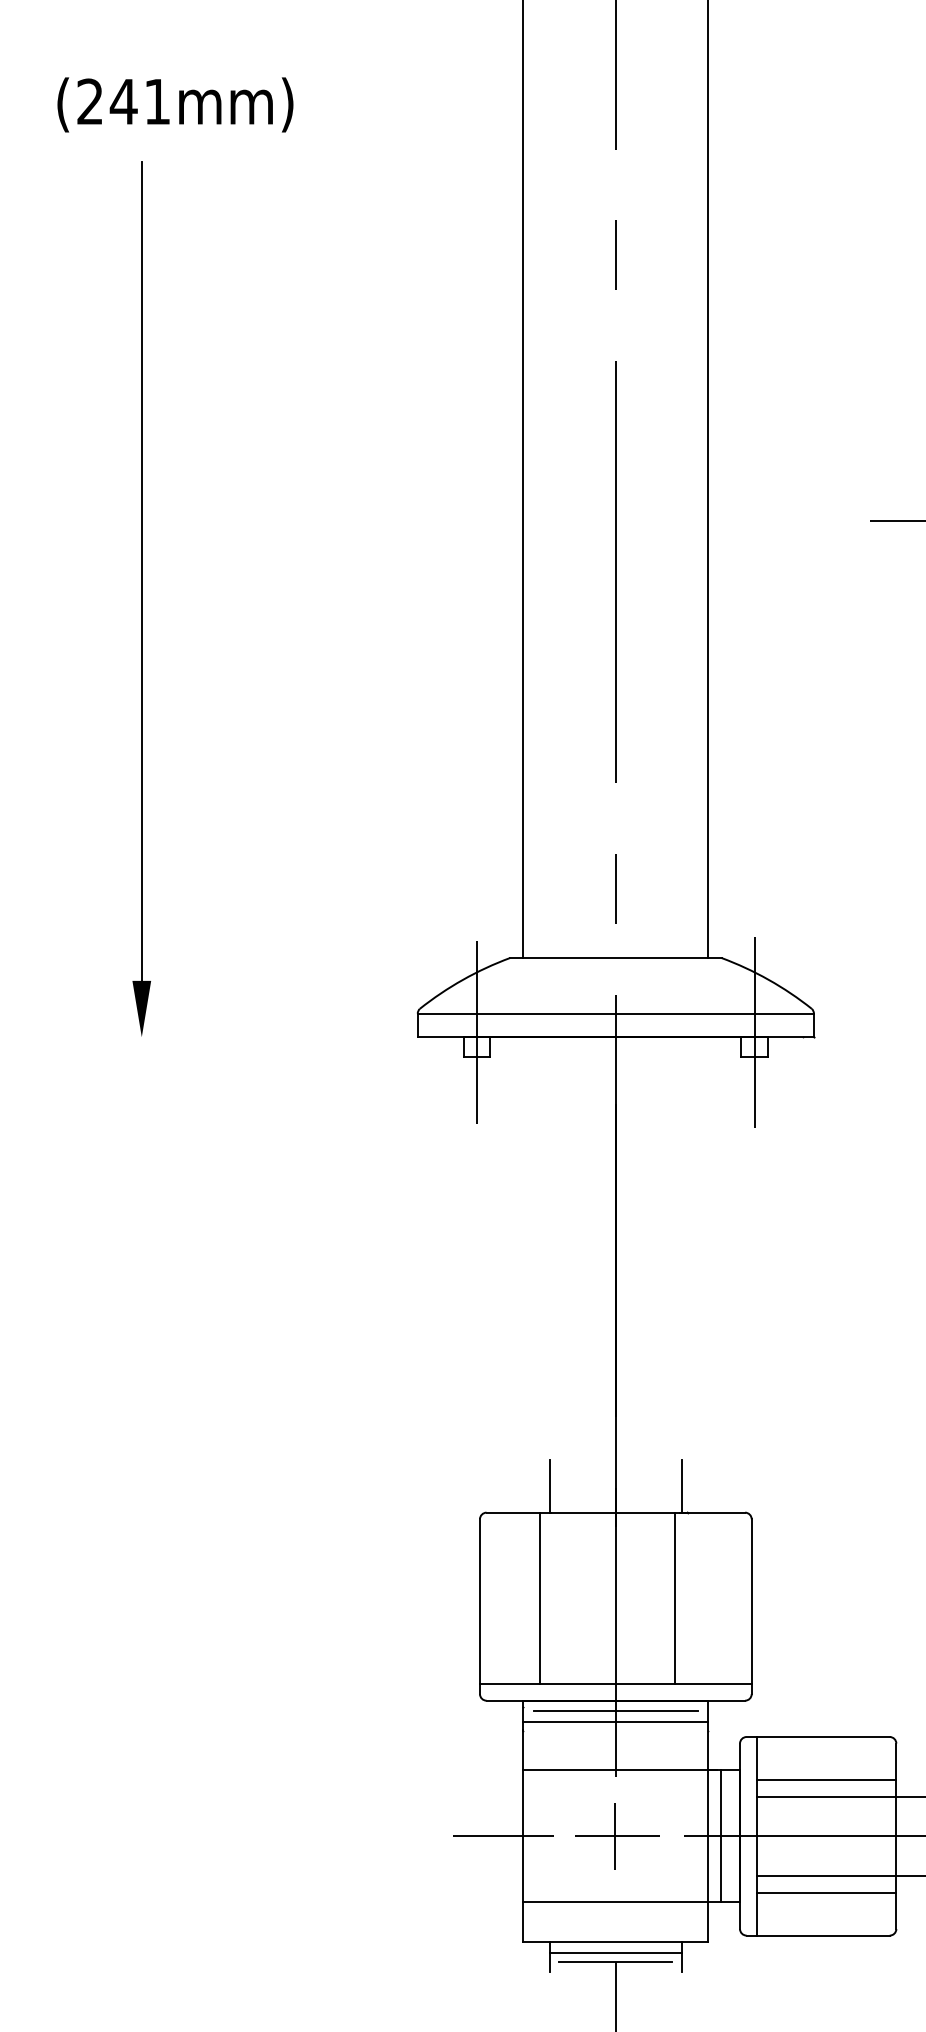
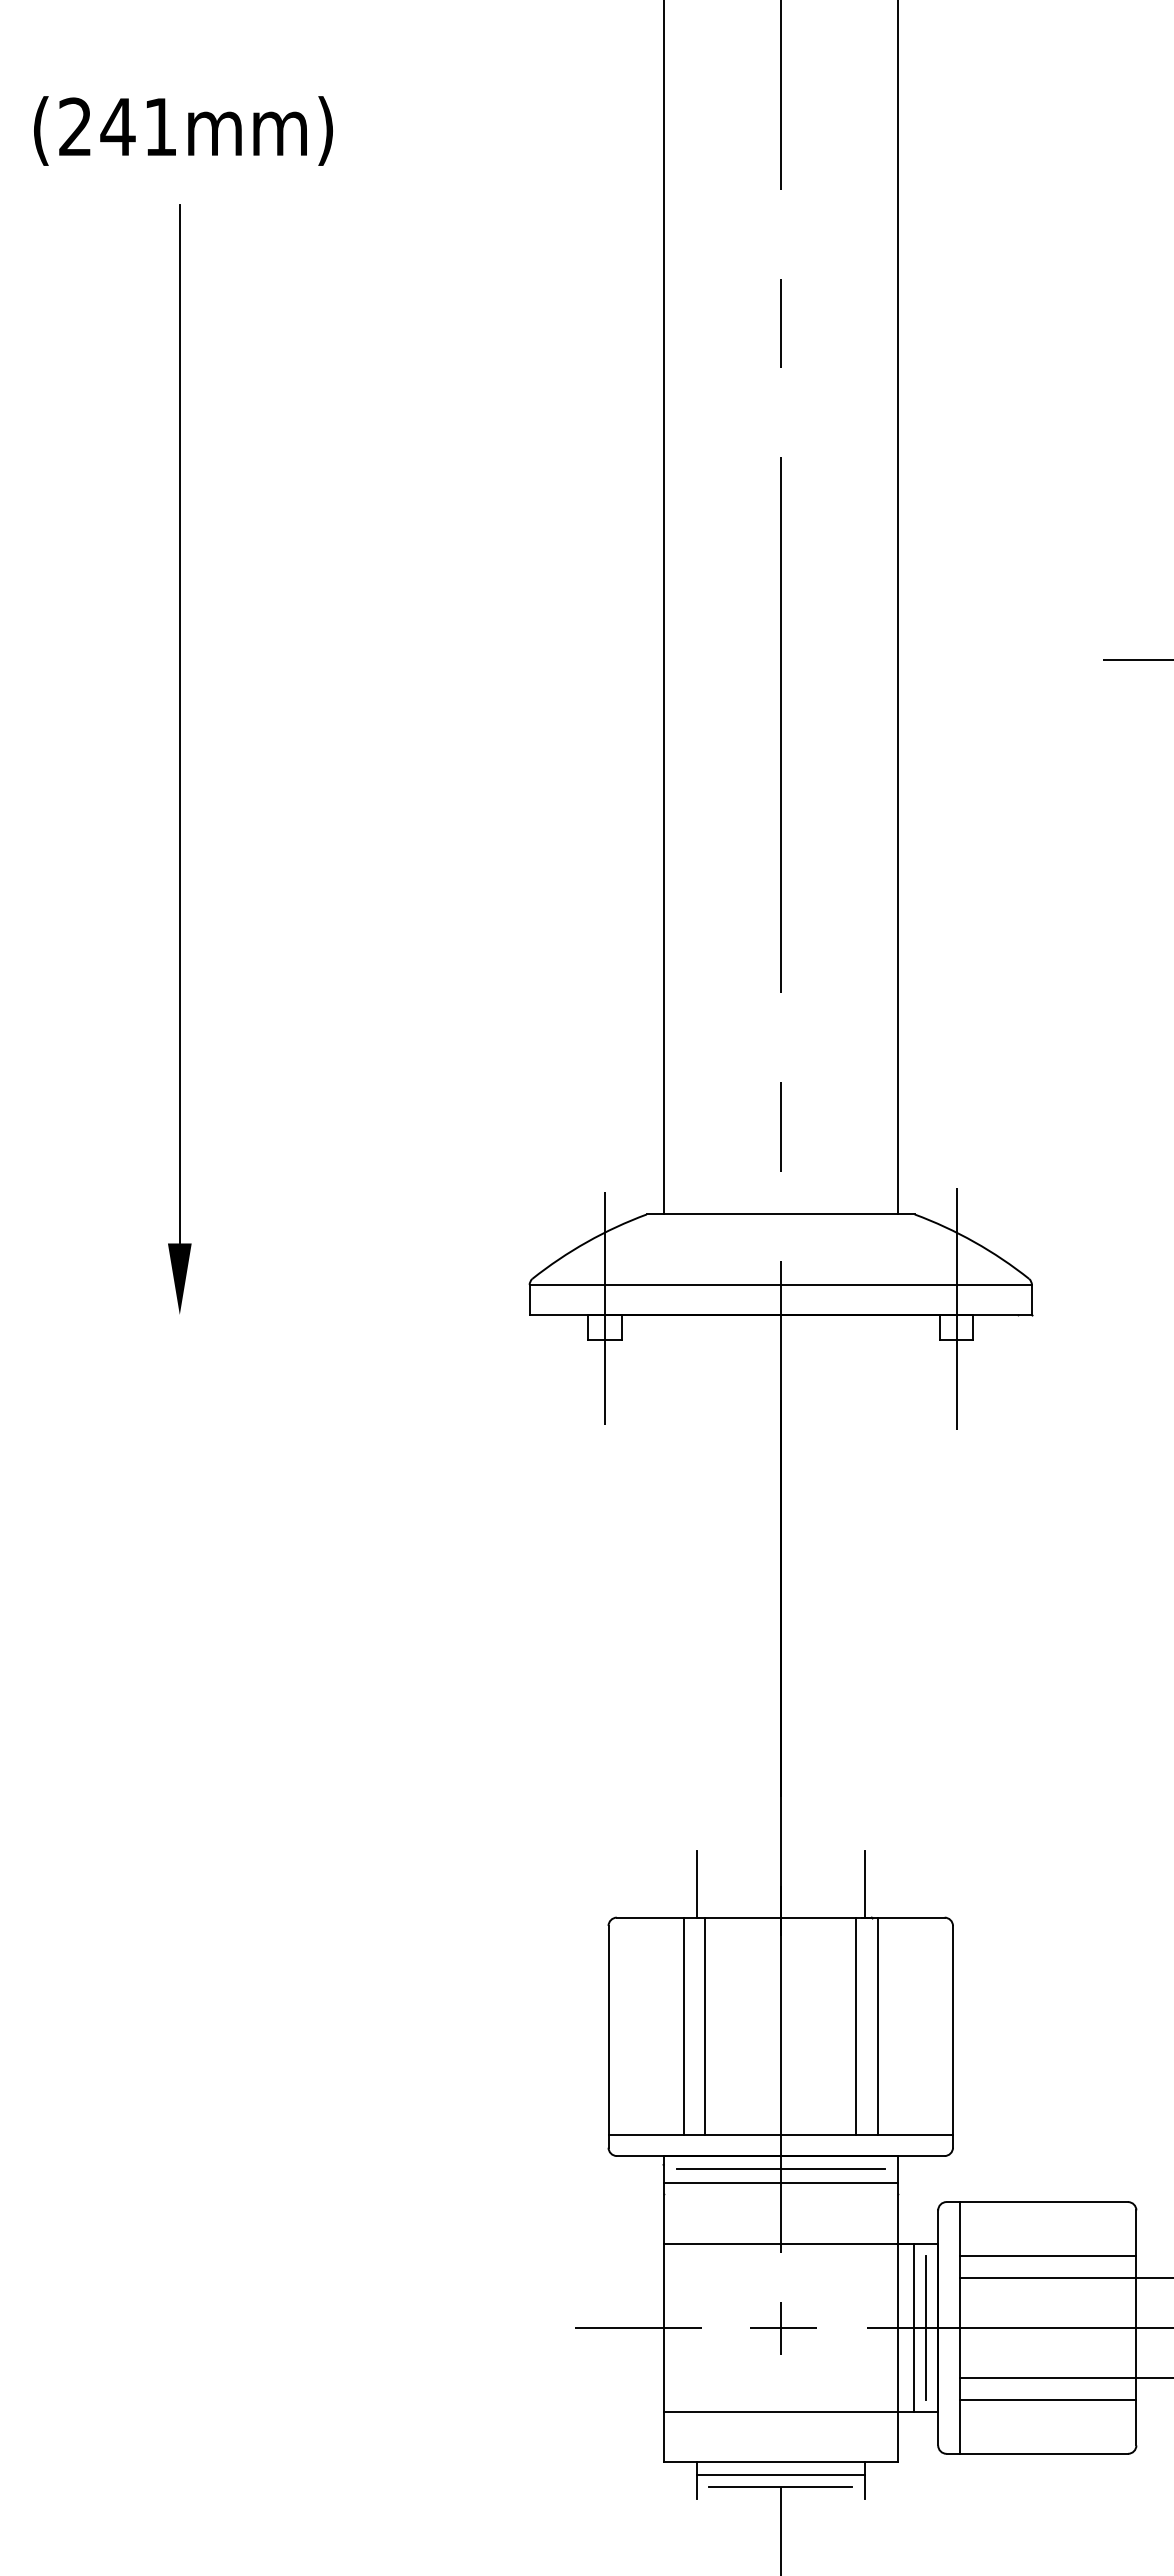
text: (175, 104) -> (183, 130), moved
line: (556, 1597) -> (705, 2025), added
line: (692, 1597) -> (877, 2025), added
line: (730, 1835) -> (926, 2327), added
part: (617, 1836) -> (783, 2328), size x0.62

